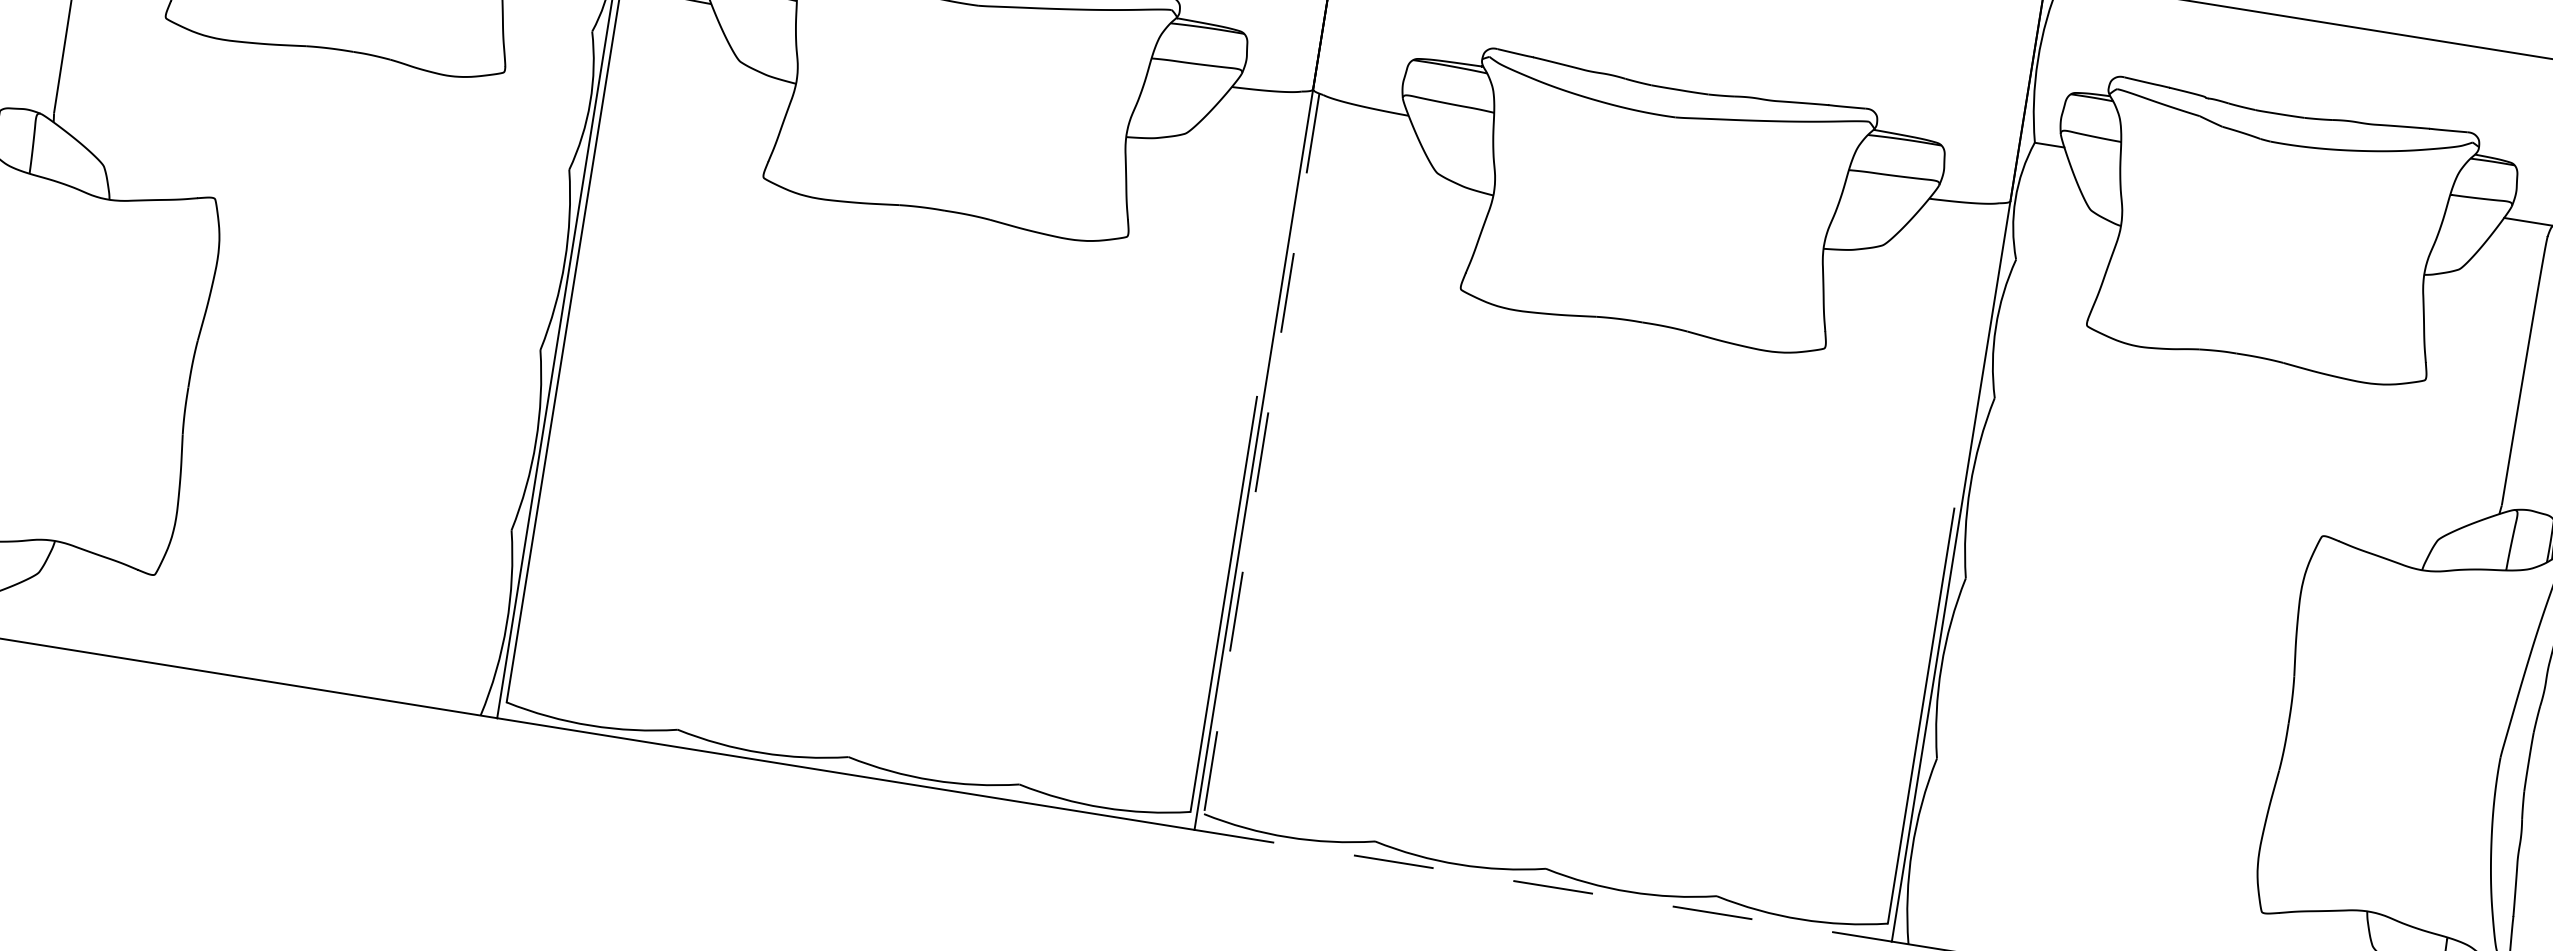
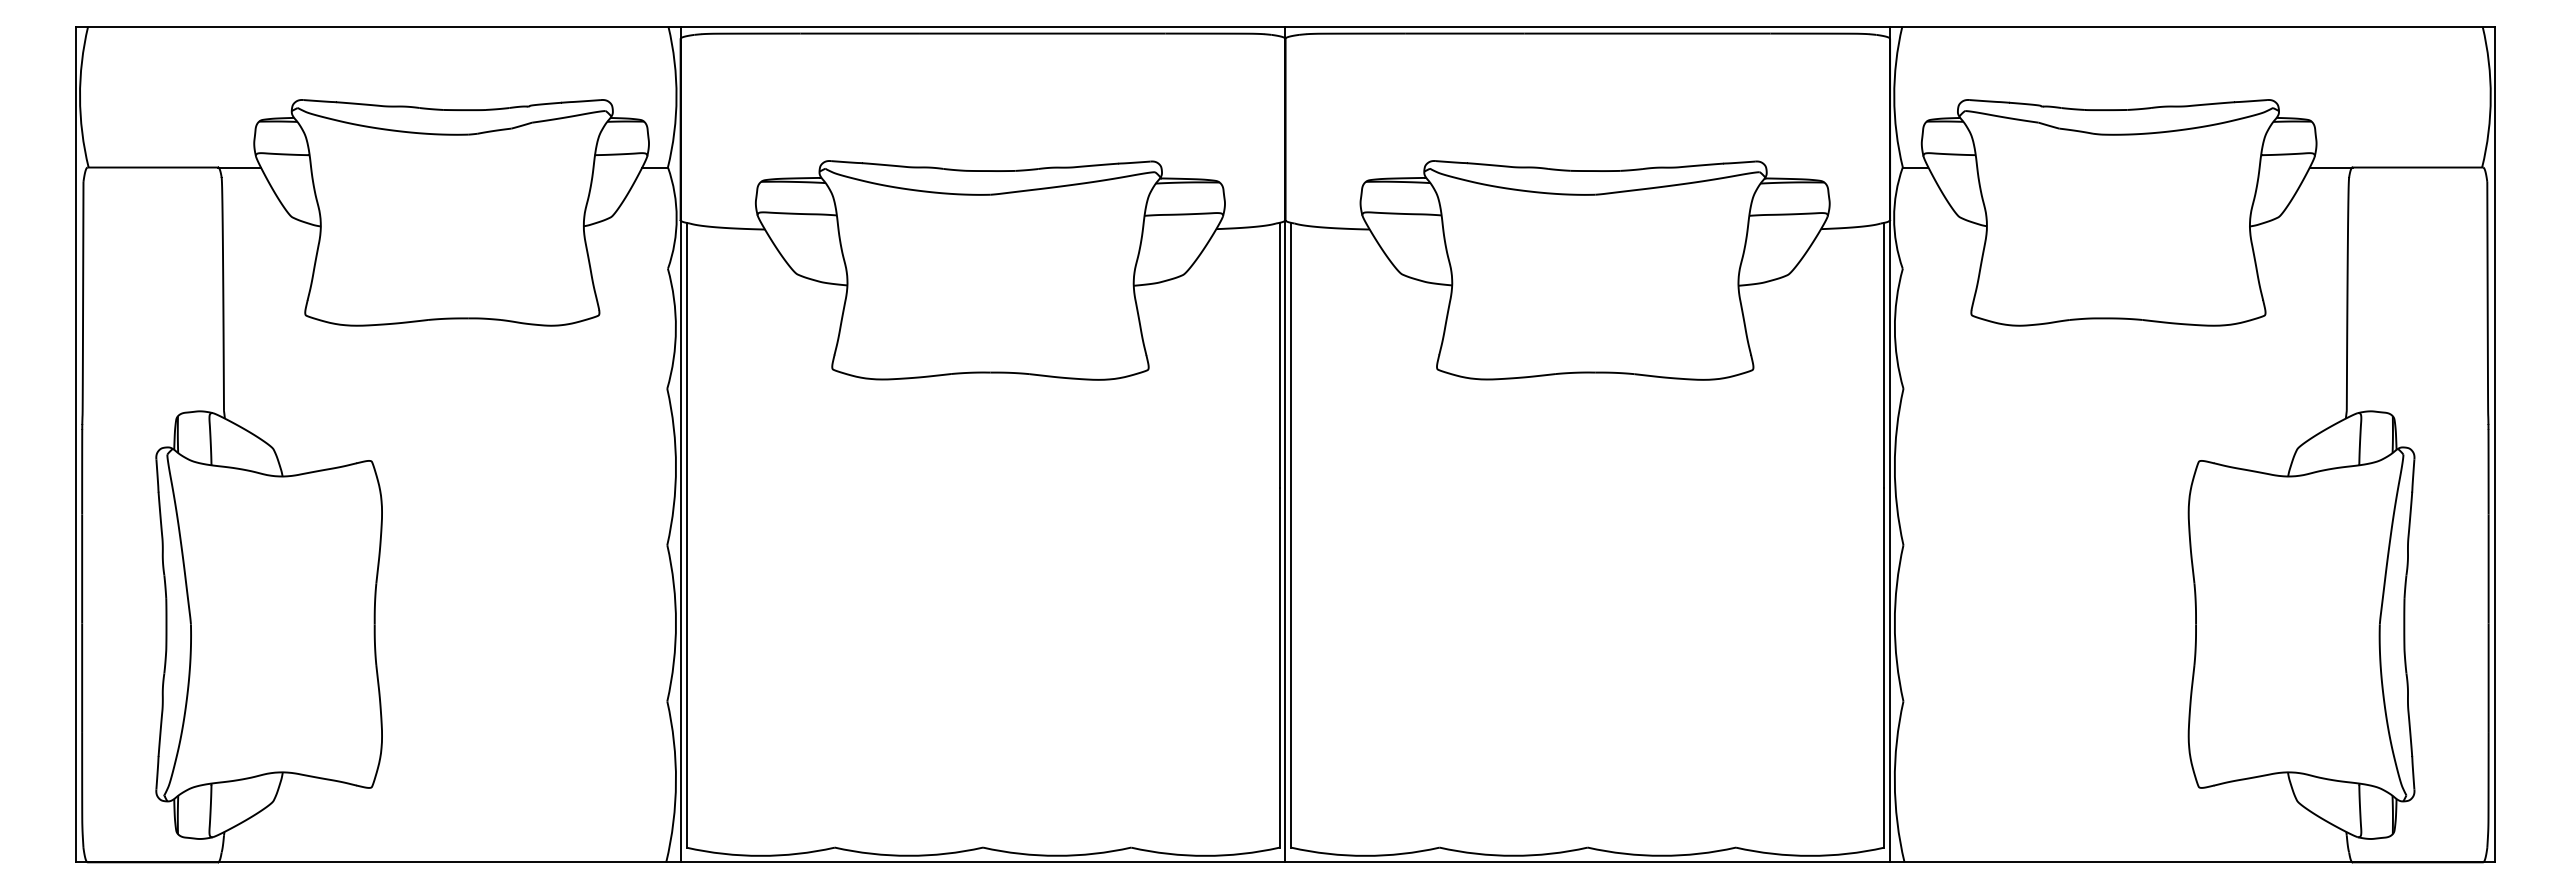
line: (1281, 243) -> (1279, 354), added
line: (1979, 354) -> (1884, 354), added
line: (1261, 454) -> (1291, 535), dashed -> solid
line: (1544, 886) -> (1588, 862), dashed -> solid

